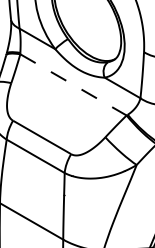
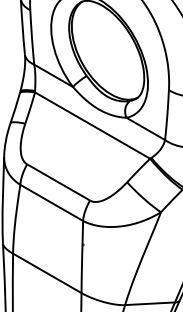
line: (74, 84) -> (93, 125), dashed -> solid

